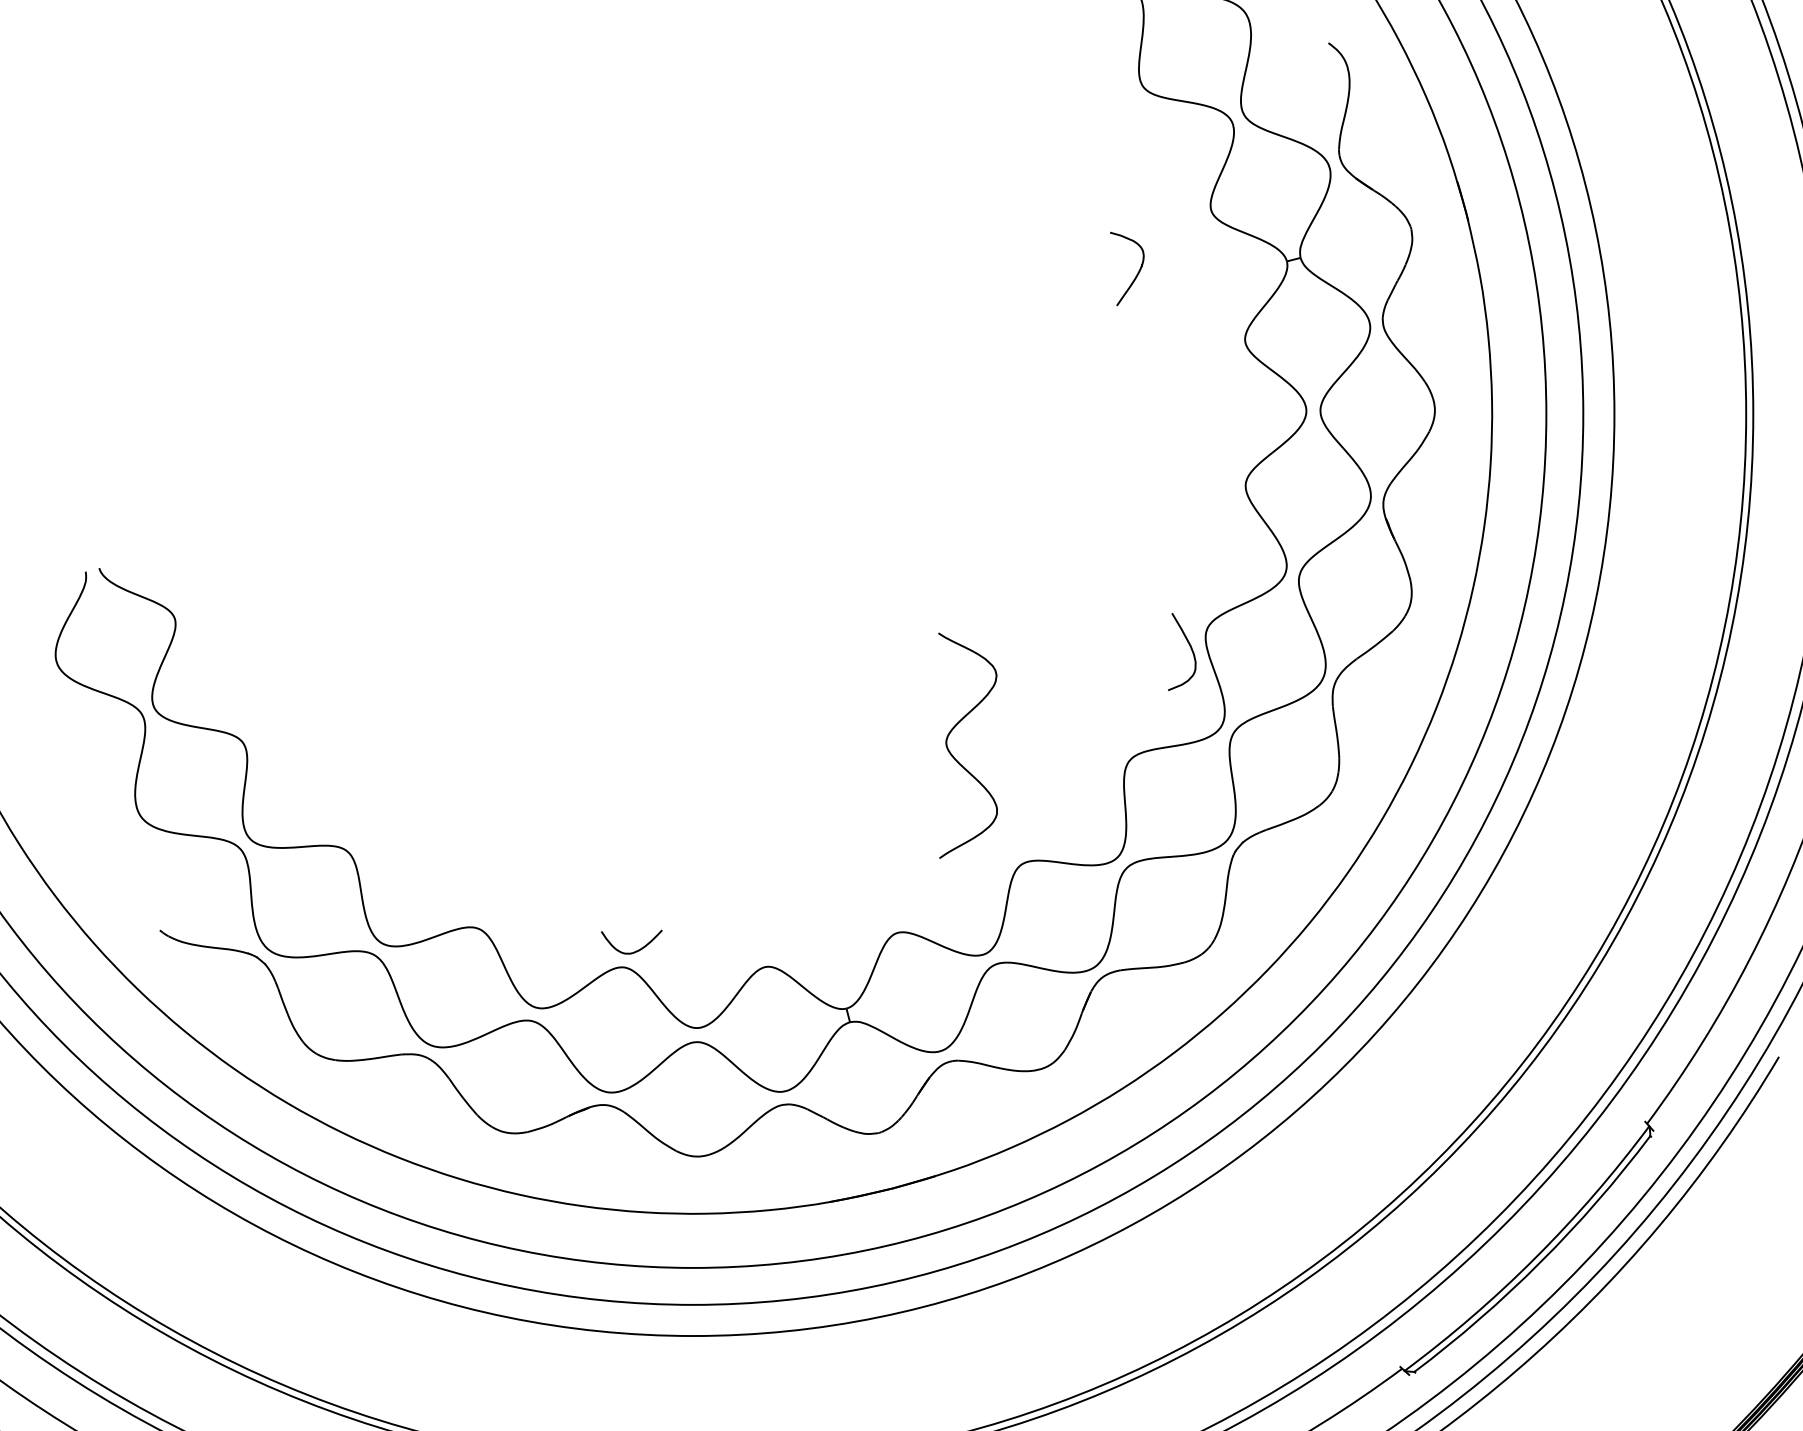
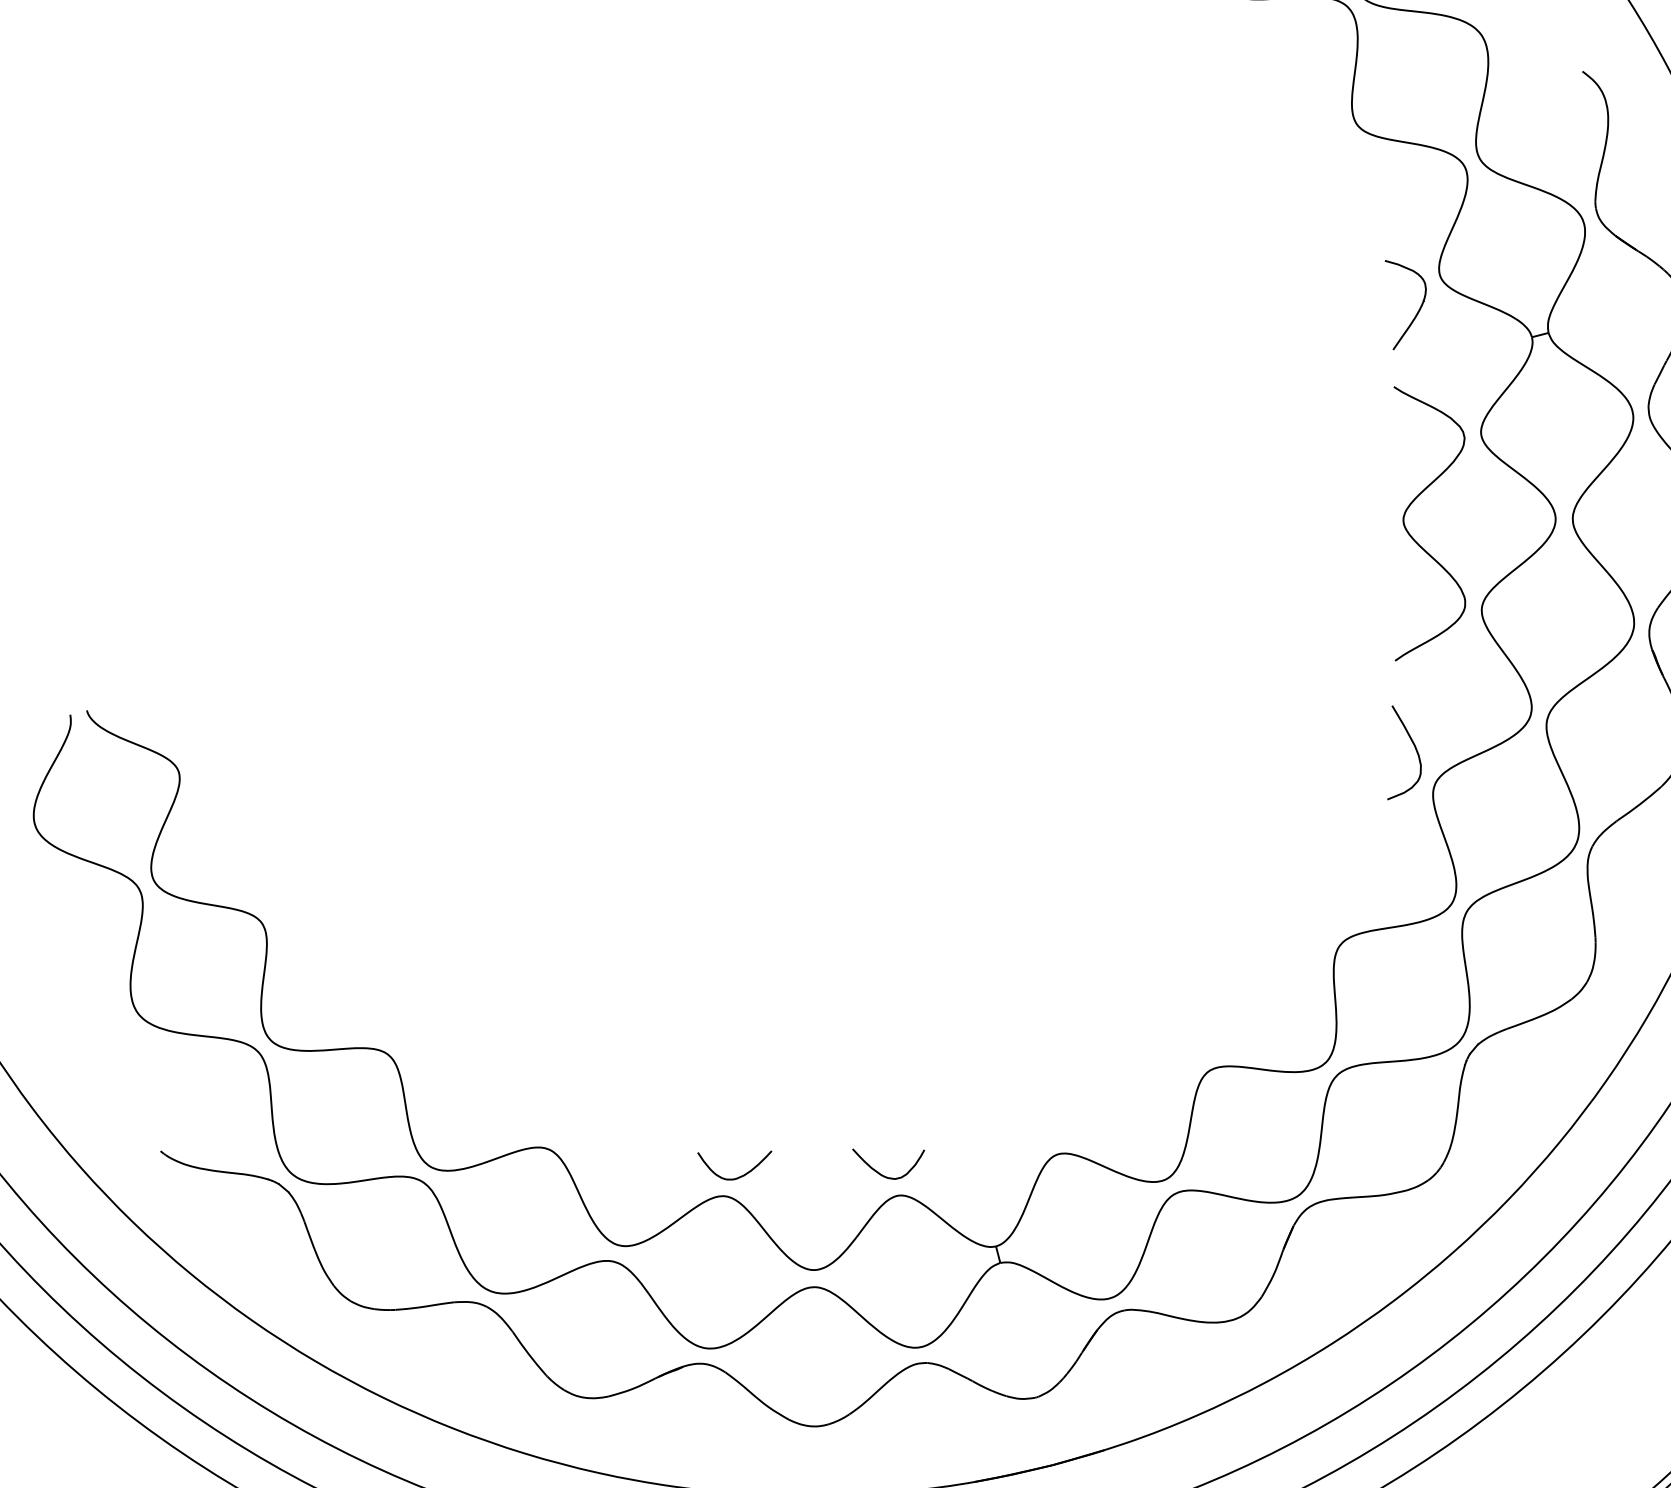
curve: (1137, 272) -> (1418, 309), moved
curve: (1190, 648) -> (1414, 748), moved
curve: (954, 756) -> (1413, 536), moved
curve: (753, 949) -> (882, 1174), added

